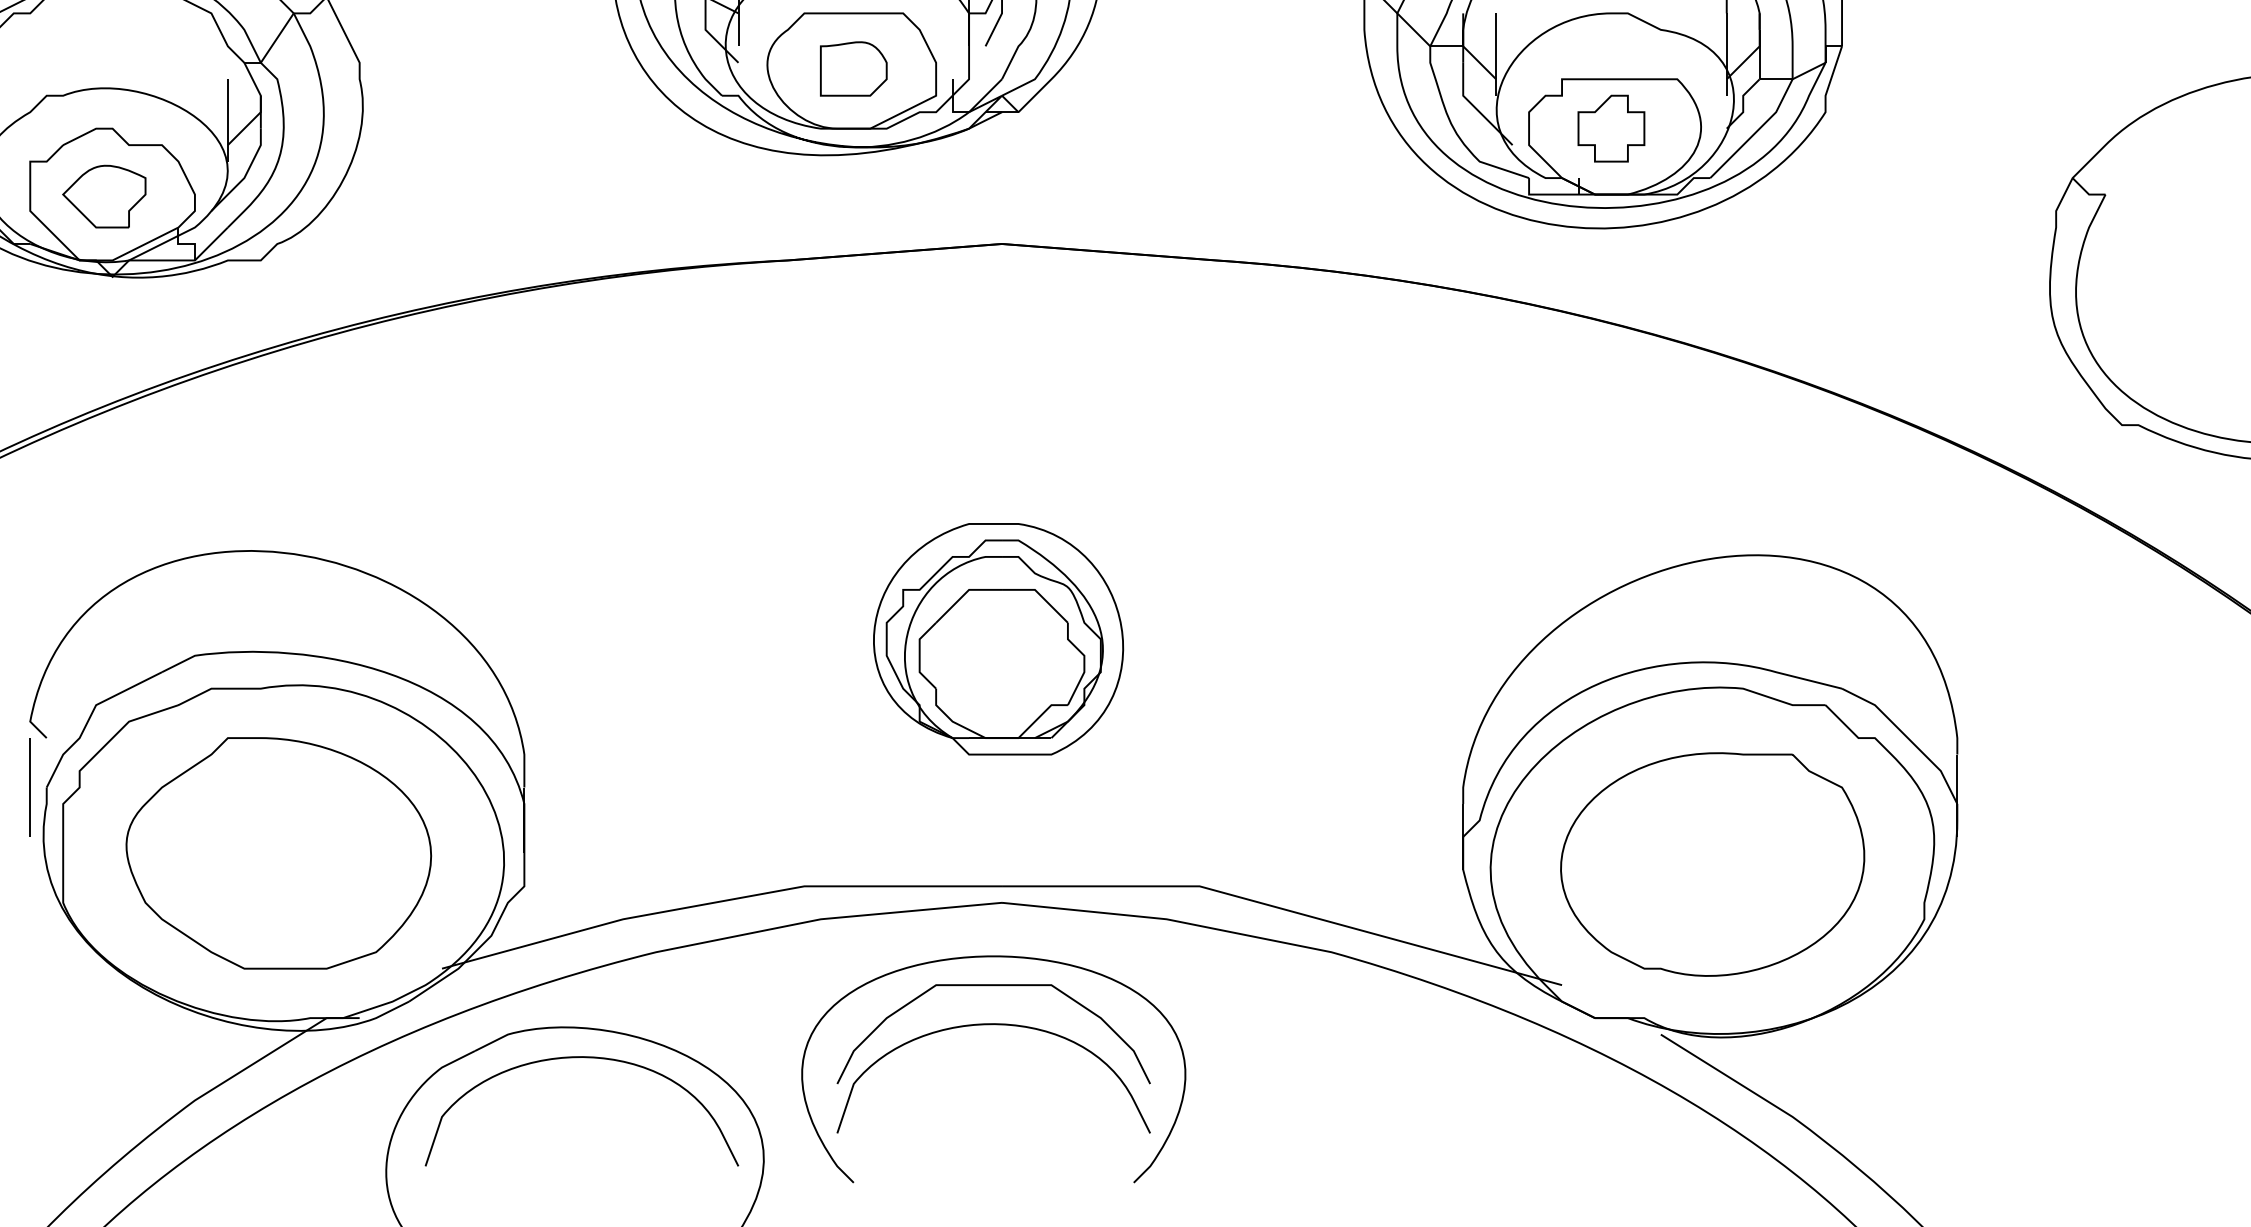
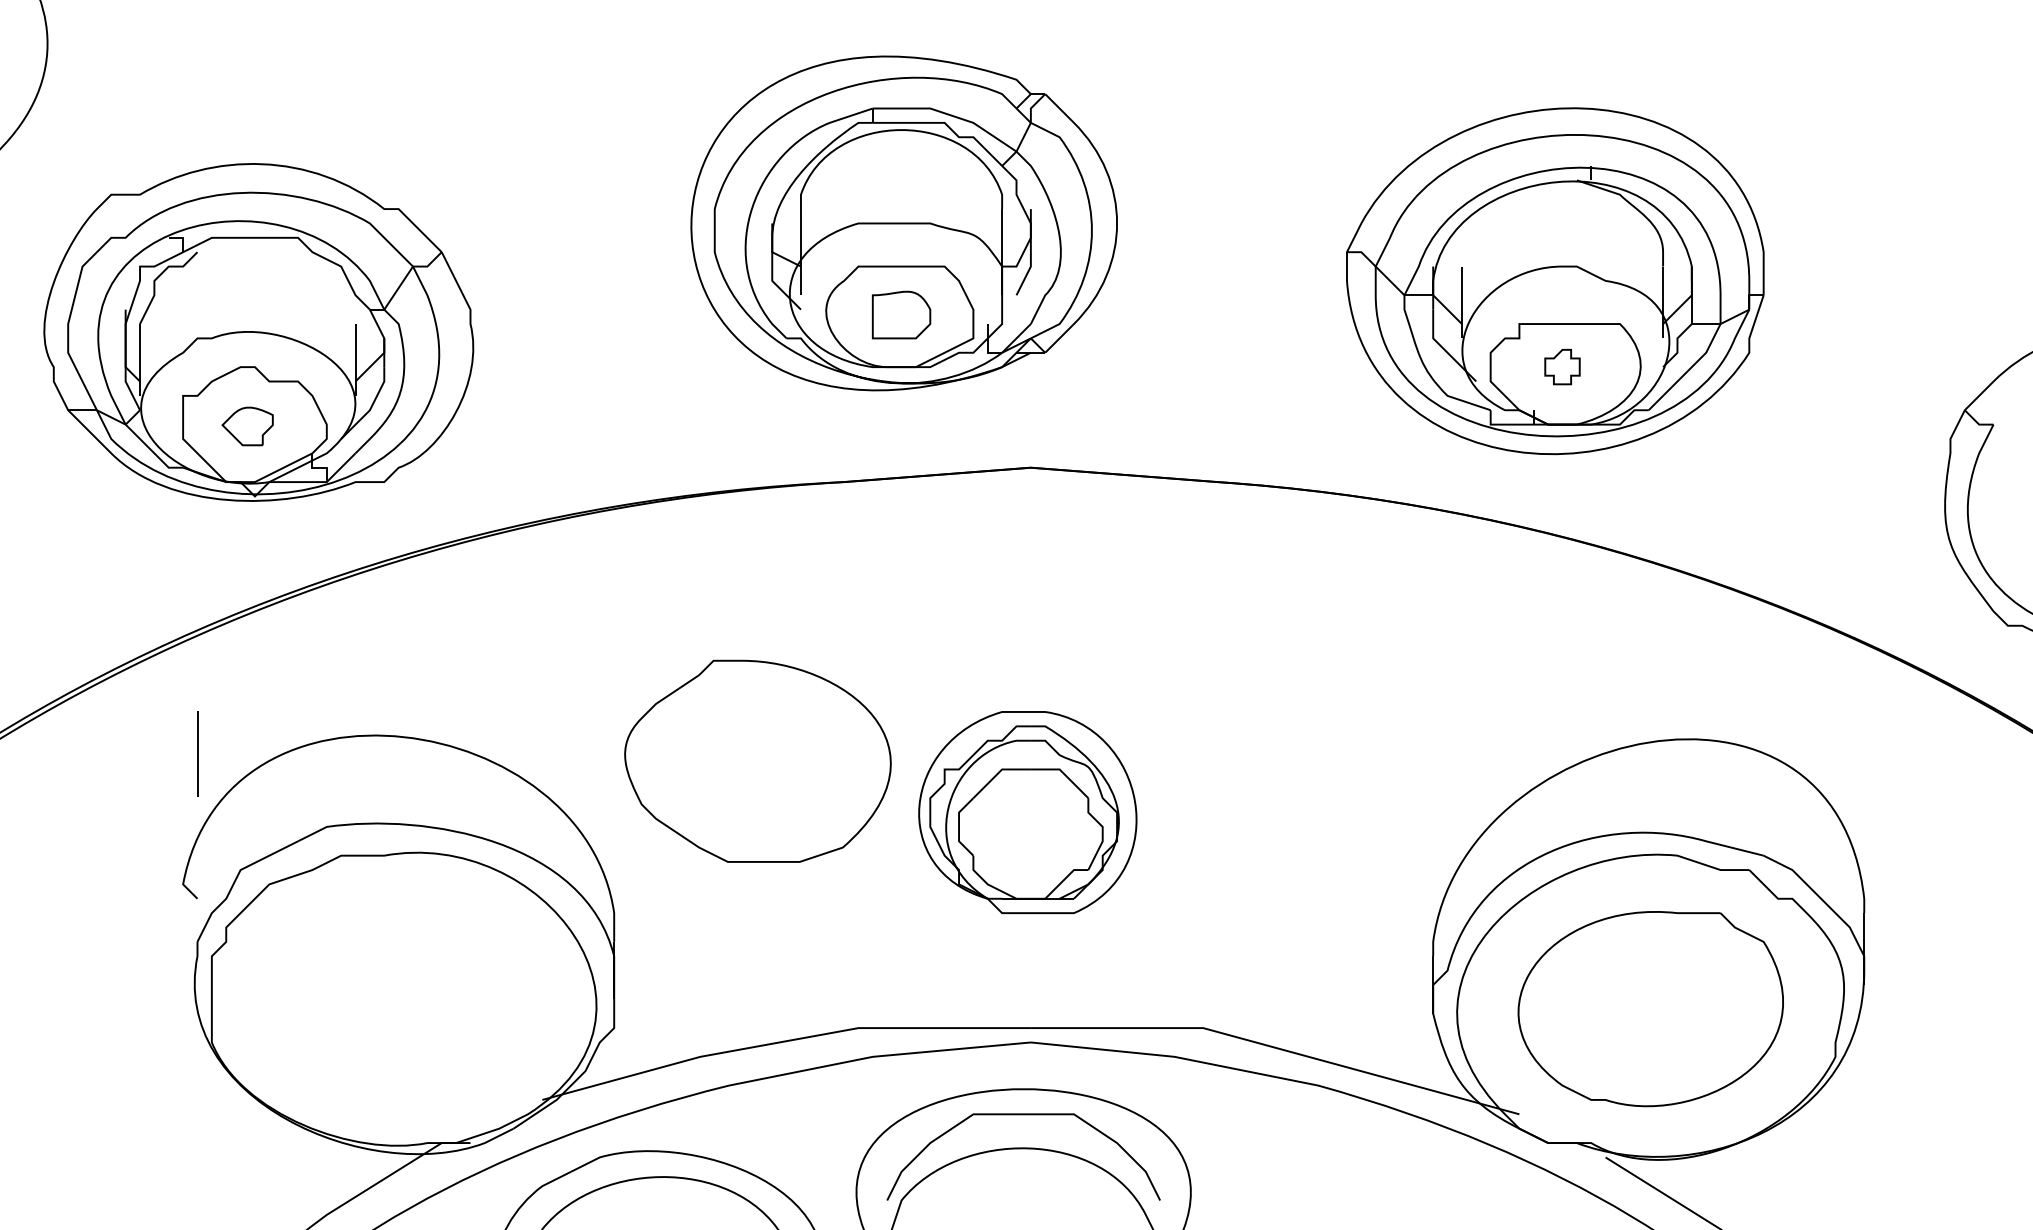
part: (1611, 127) -> (1562, 366), size x0.6
part: (104, 196) -> (247, 426), size x0.7
line: (29, 787) -> (197, 753), moved
part: (278, 852) -> (757, 760), moved

